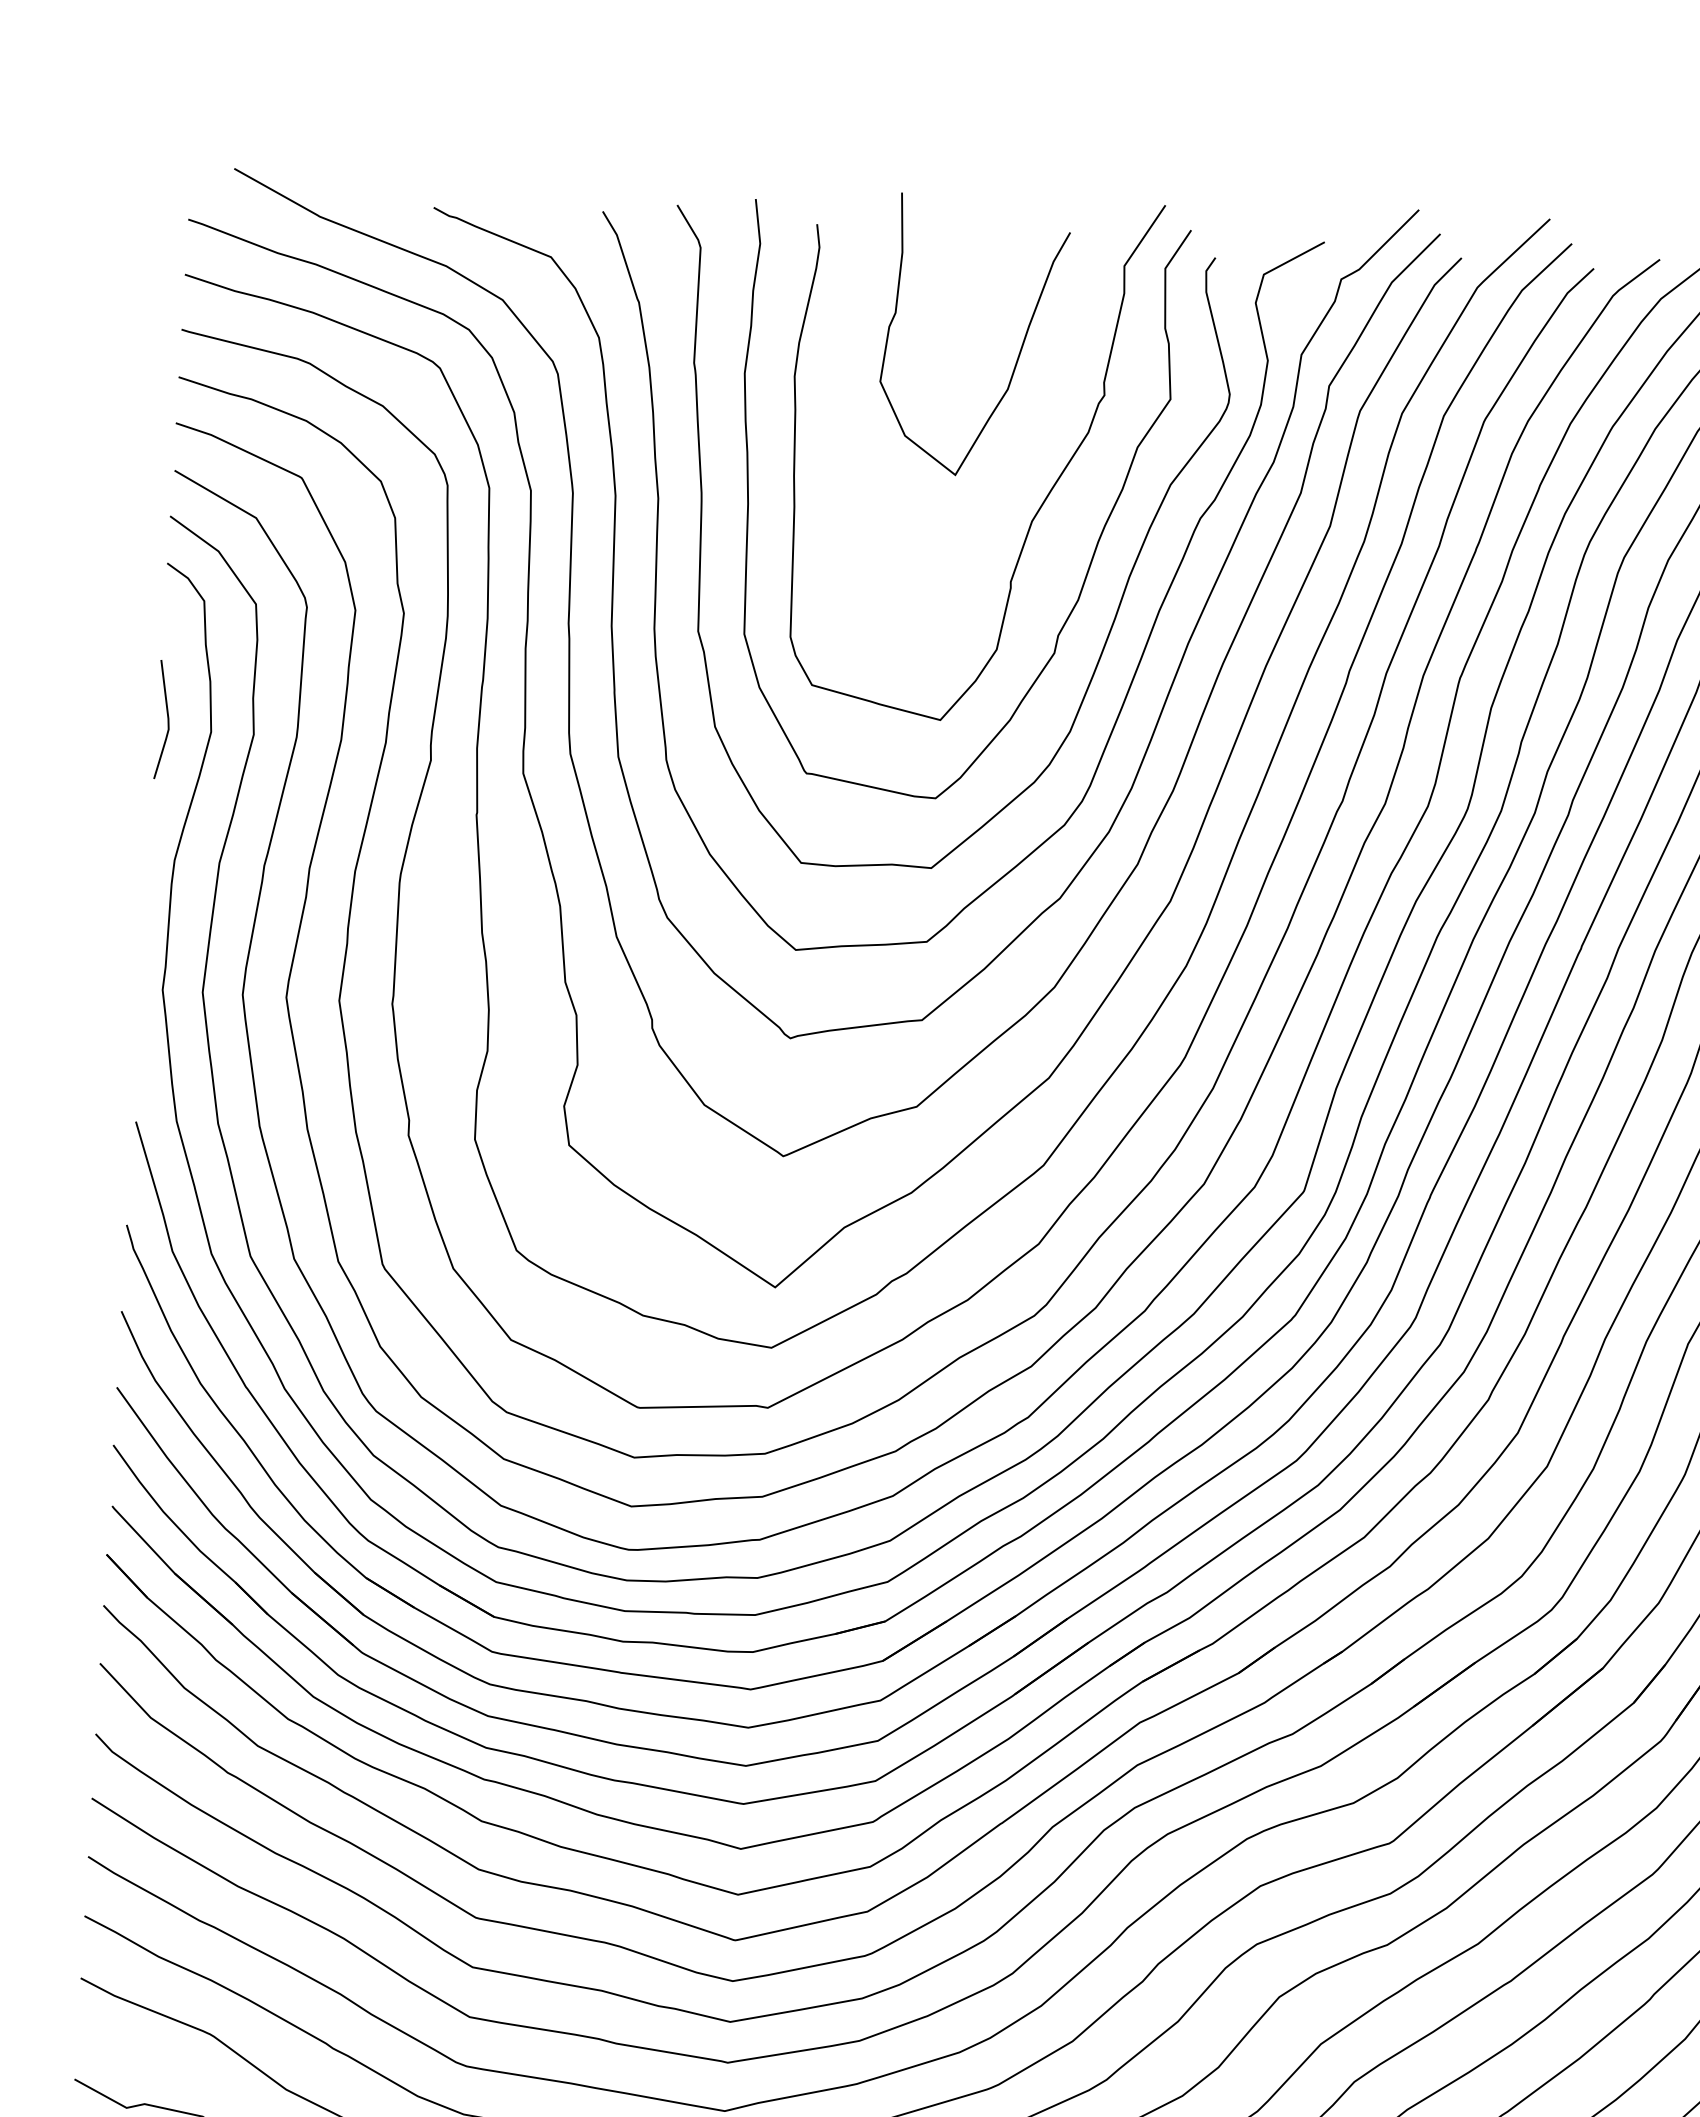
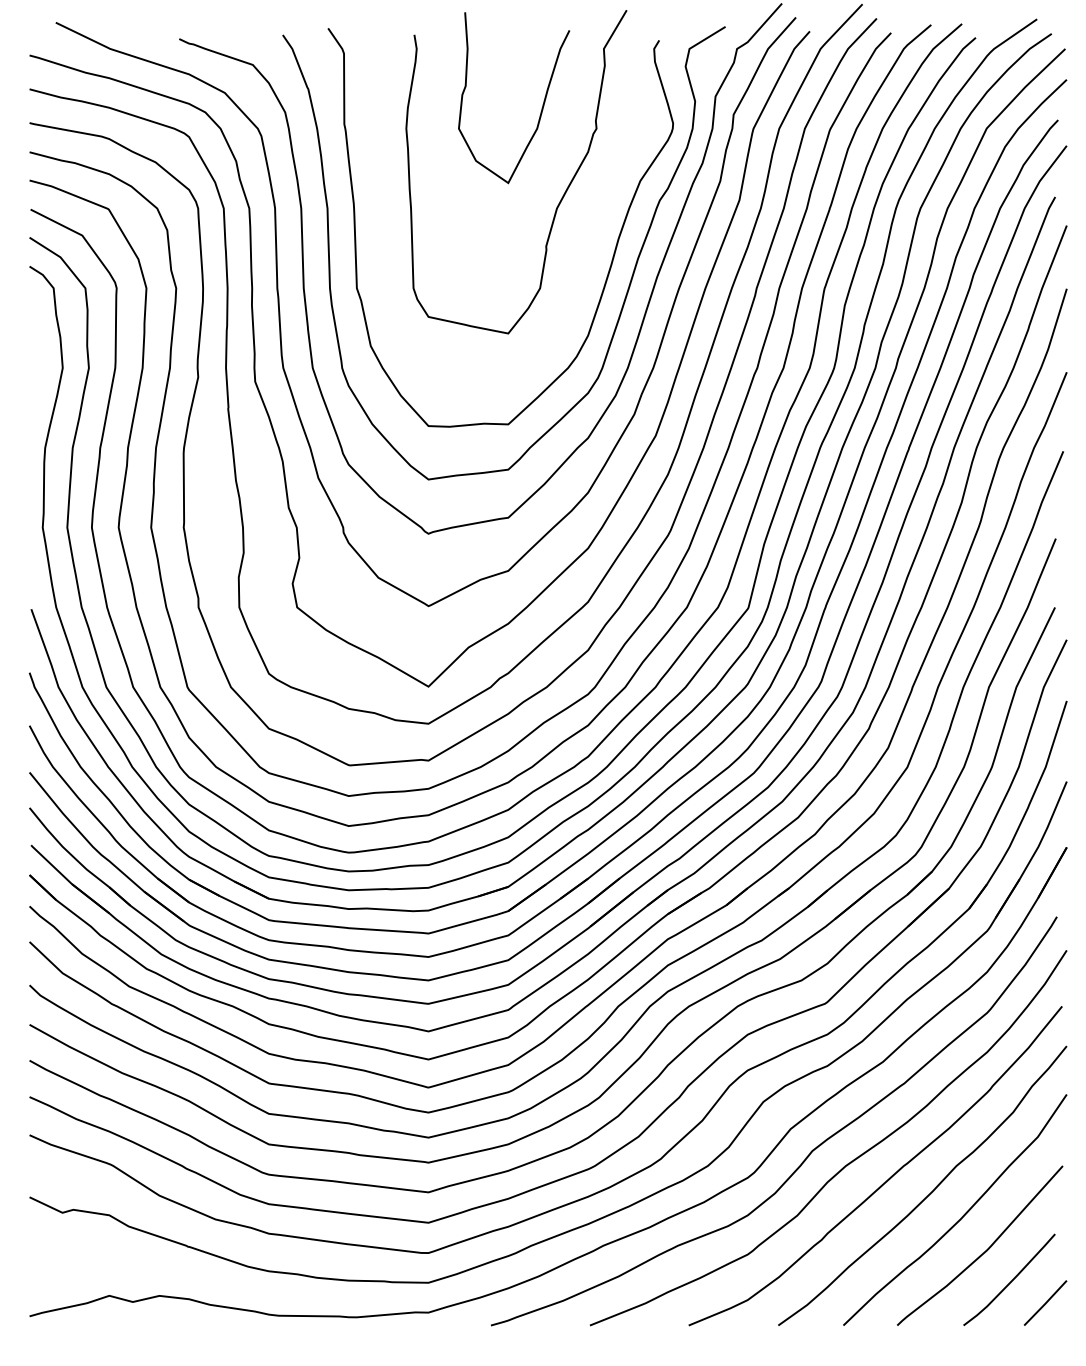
curve: (1091, 555) -> (594, 227), removed
line: (165, 715) -> (34, 359), removed

